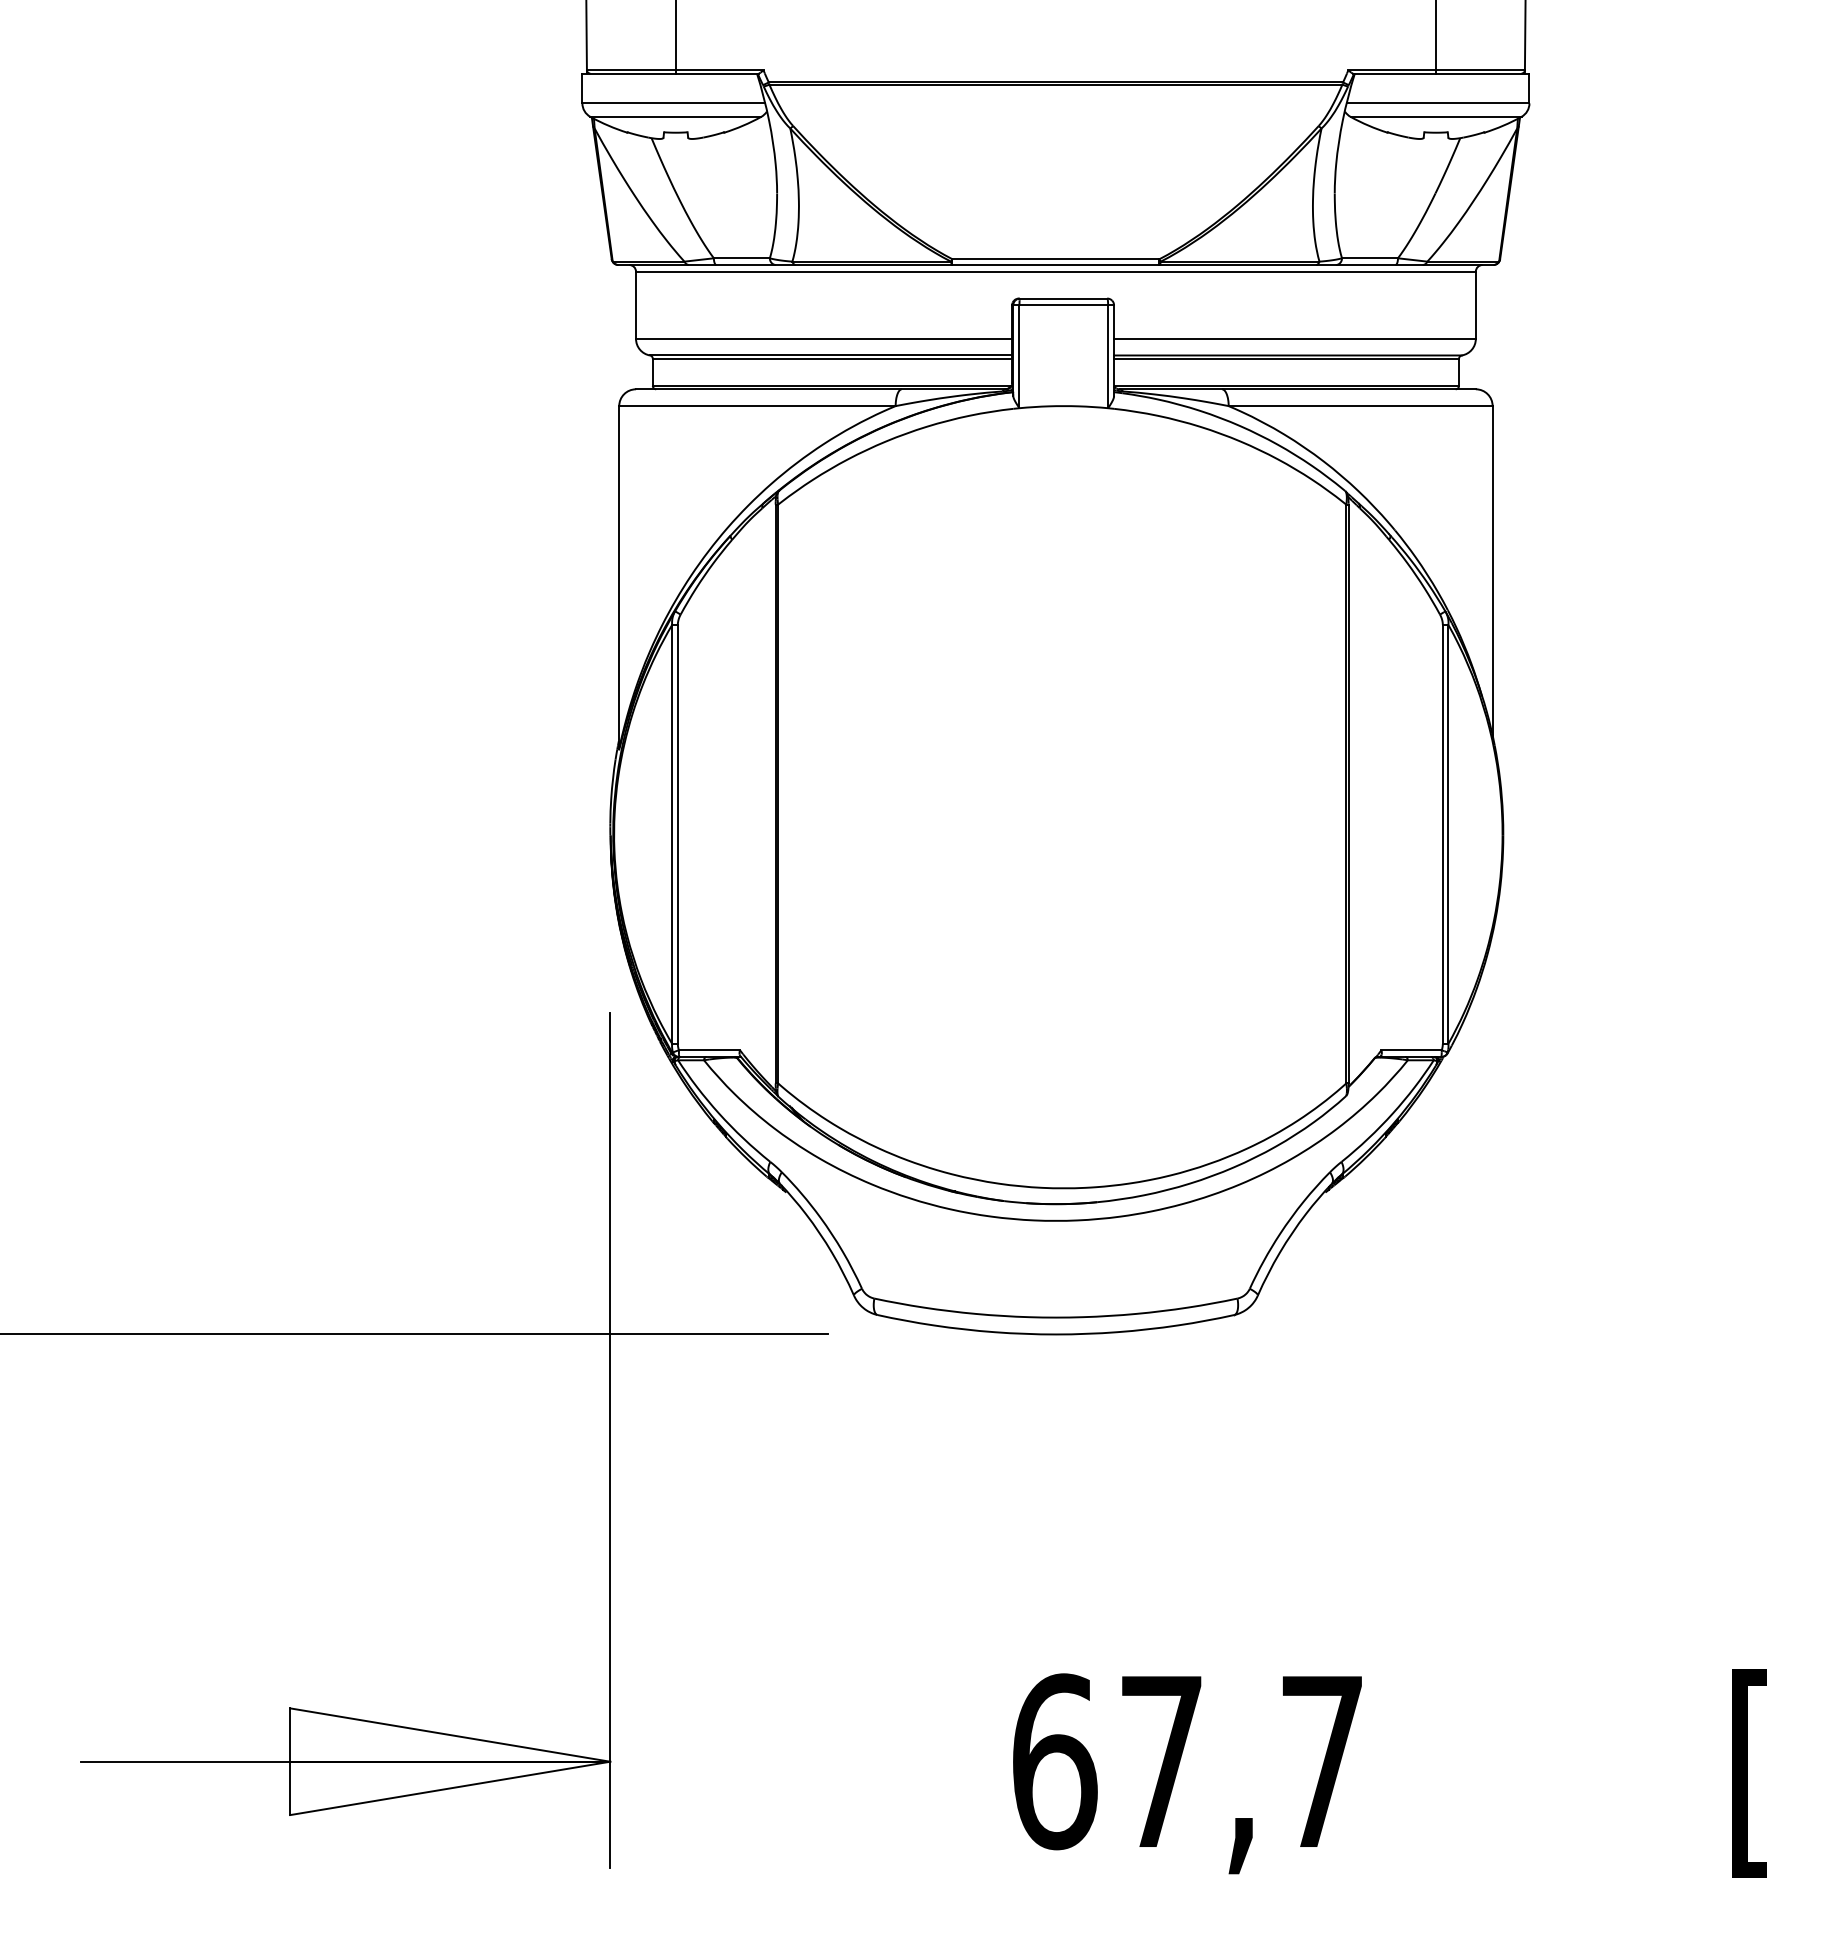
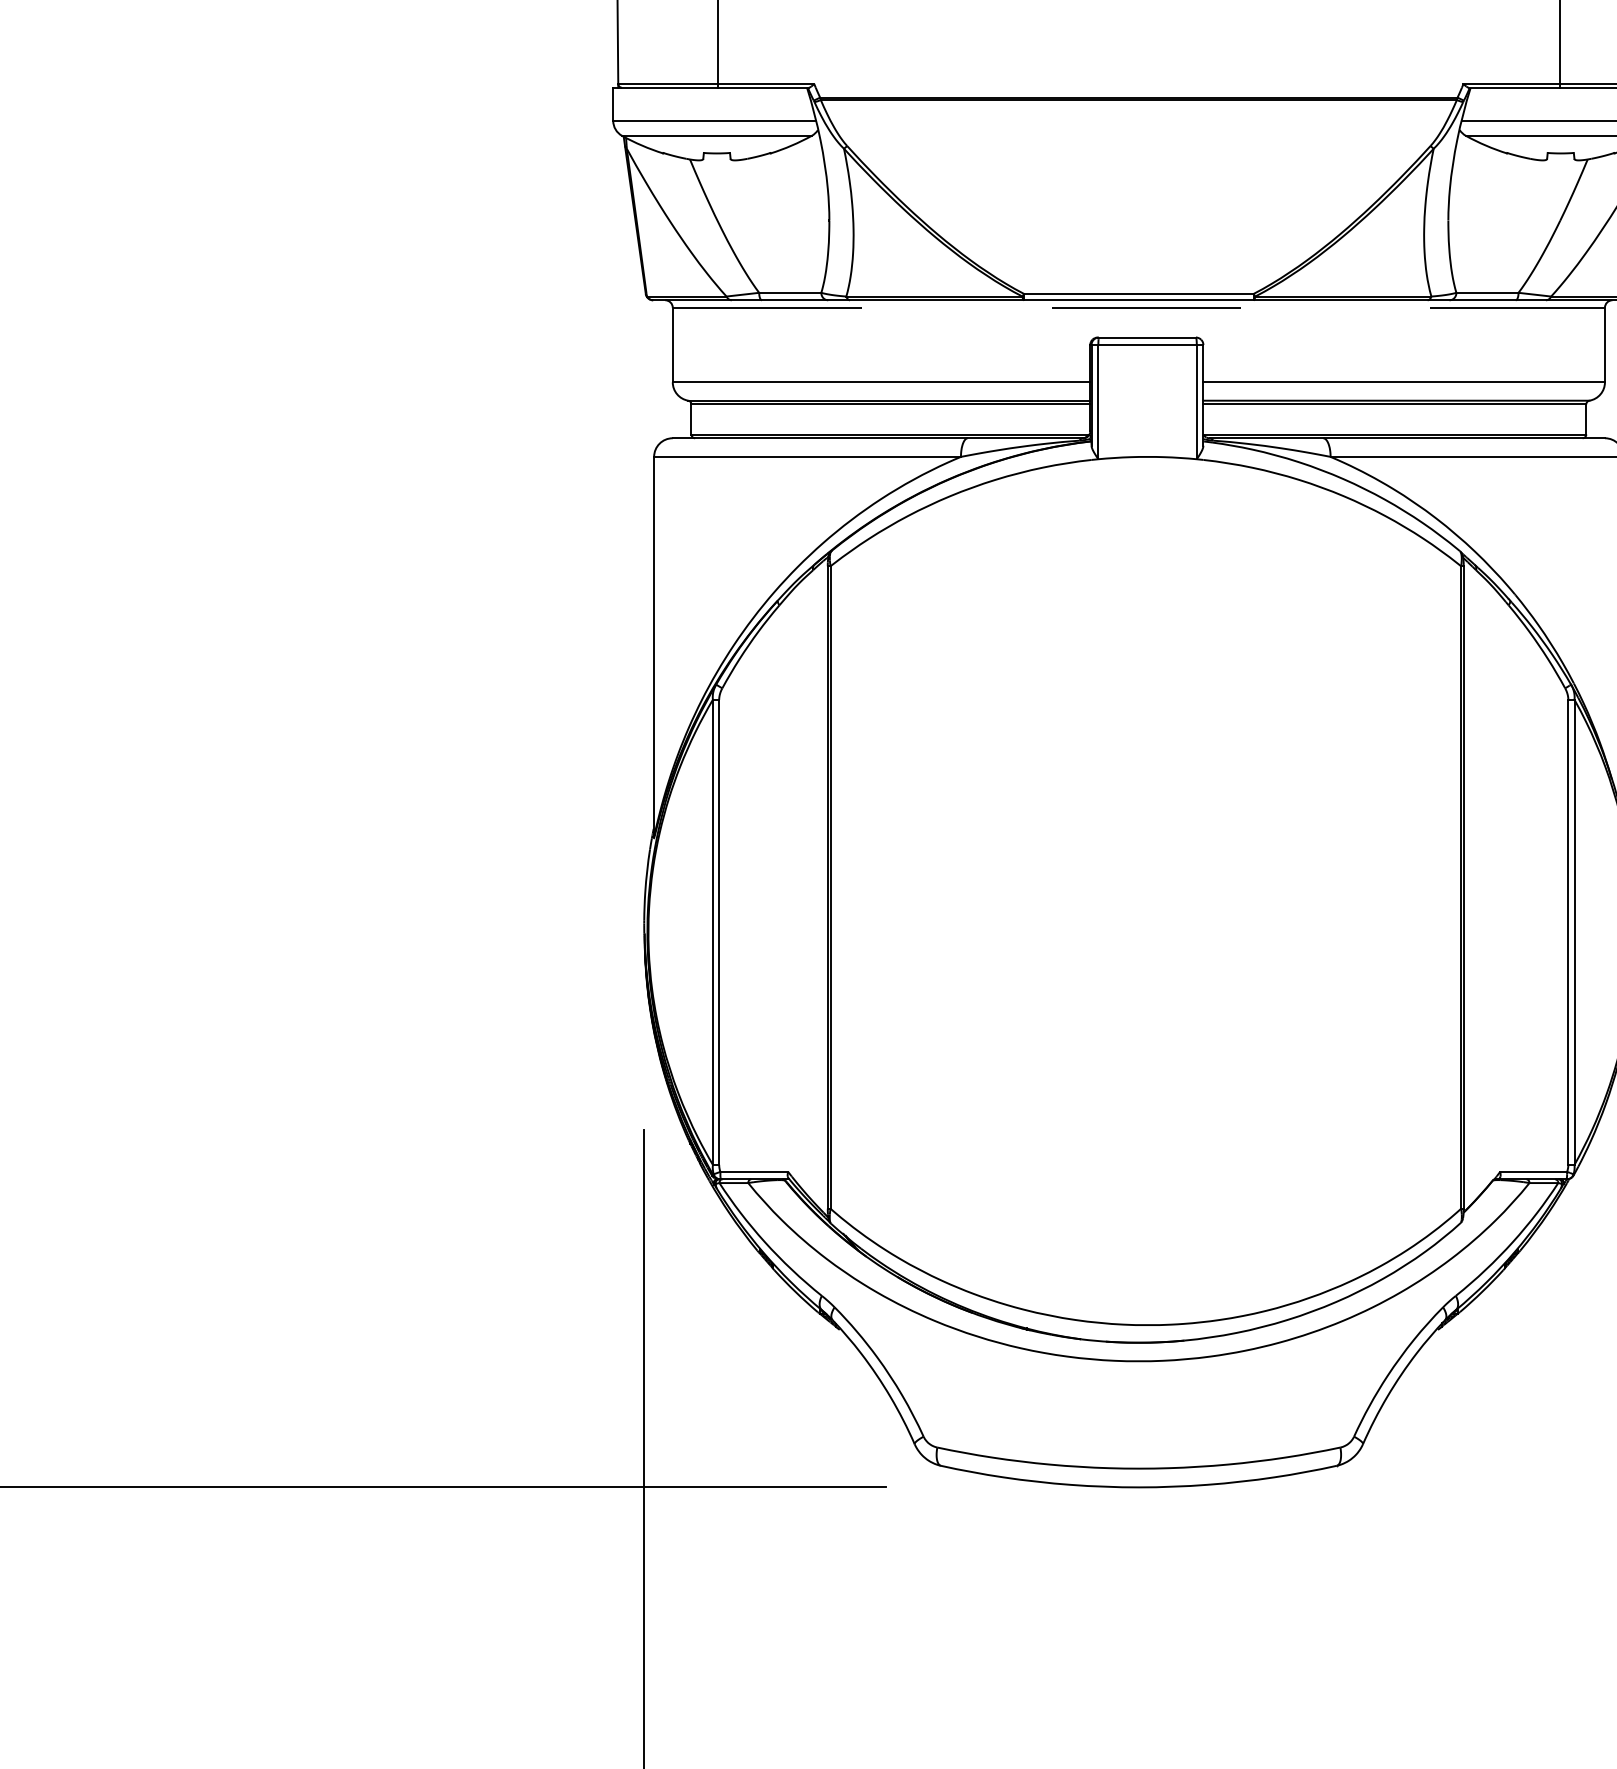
line: (1055, 271) -> (1138, 307), solid -> dashed

